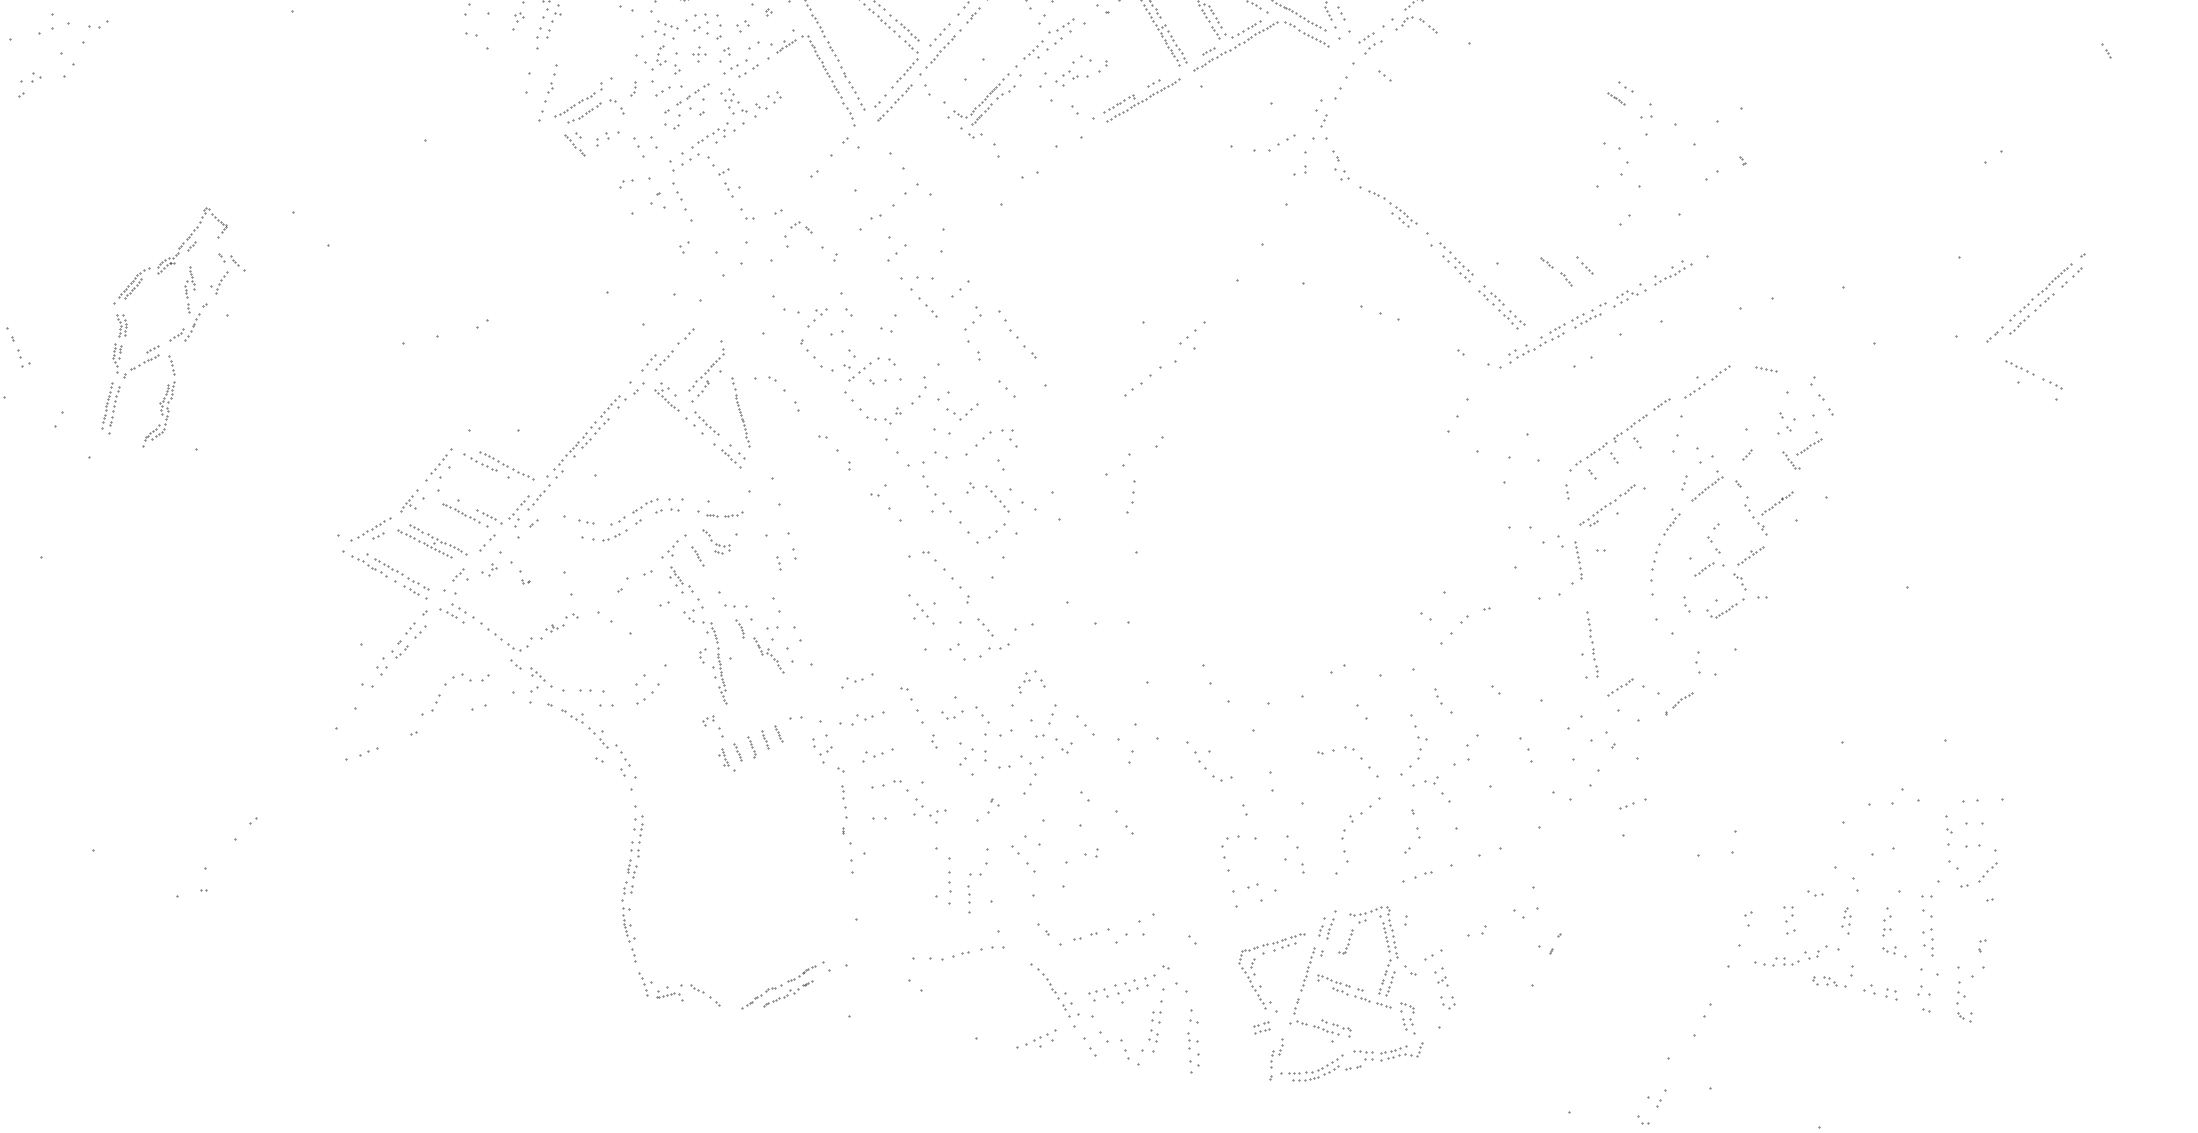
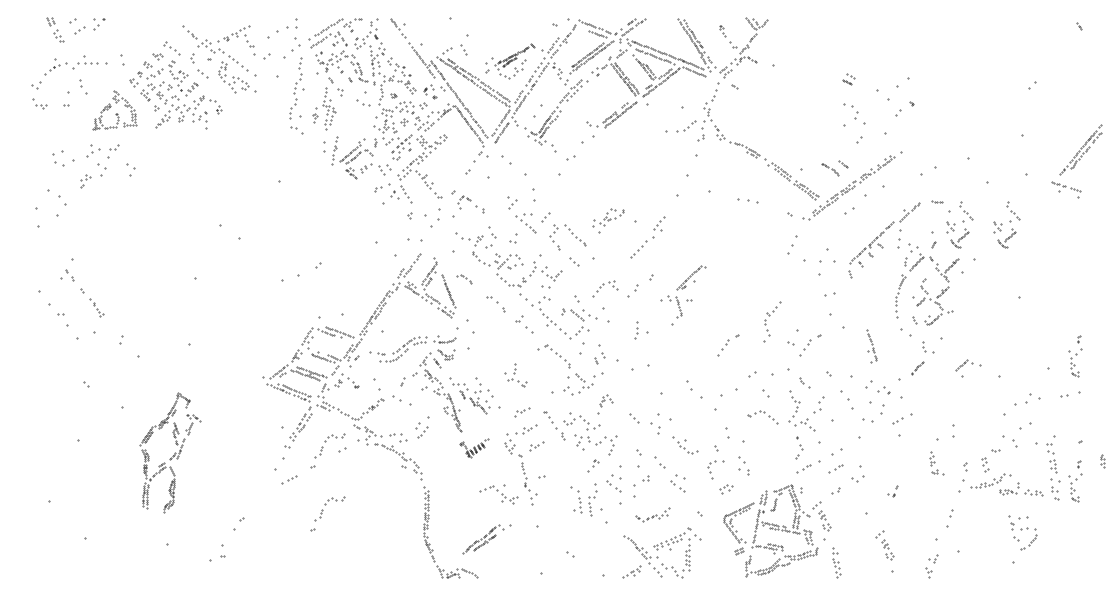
part: (125, 73) -> (130, 169), added
part: (1073, 78) -> (608, 220), moved
part: (1645, 118) -> (862, 89), removed
part: (888, 207) -> (505, 182), removed
part: (2035, 297) -> (1080, 149), moved
part: (173, 326) -> (170, 452), moved
part: (777, 393) -> (464, 279), size x0.6
part: (1901, 435) -> (1006, 224), added
part: (993, 442) -> (605, 288), moved
part: (1131, 497) -> (636, 330), moved
part: (1590, 540) -> (683, 295), moved
part: (786, 551) -> (599, 354), moved
part: (1298, 603) -> (728, 345), added
part: (922, 609) -> (548, 373), removed
part: (1633, 696) -> (968, 368), moved
part: (2005, 724) -> (1075, 356), added
part: (1052, 727) -> (515, 375), moved
part: (749, 742) -> (474, 448), size x0.6
part: (1526, 749) -> (847, 400), size x1.6
part: (1209, 762) -> (685, 445), moved
part: (908, 799) -> (498, 494), moved
part: (1633, 804) -> (902, 419), size x1.6
part: (430, 833) -> (327, 513), added
part: (1358, 835) -> (772, 321), moved
part: (1968, 853) -> (1022, 532), moved
part: (1155, 871) -> (677, 483), added
part: (1482, 885) -> (835, 468), added
part: (1253, 897) -> (726, 489), size x0.6
part: (1846, 921) -> (1102, 461), moved
part: (1095, 927) -> (652, 514), size x0.6
part: (1895, 932) -> (936, 463), moved
part: (1549, 942) -> (892, 491), moved
part: (958, 952) -> (588, 535), removed
part: (792, 987) -> (486, 539), moved
part: (1194, 1041) -> (836, 562), moved
part: (1560, 1057) -> (884, 545), added

